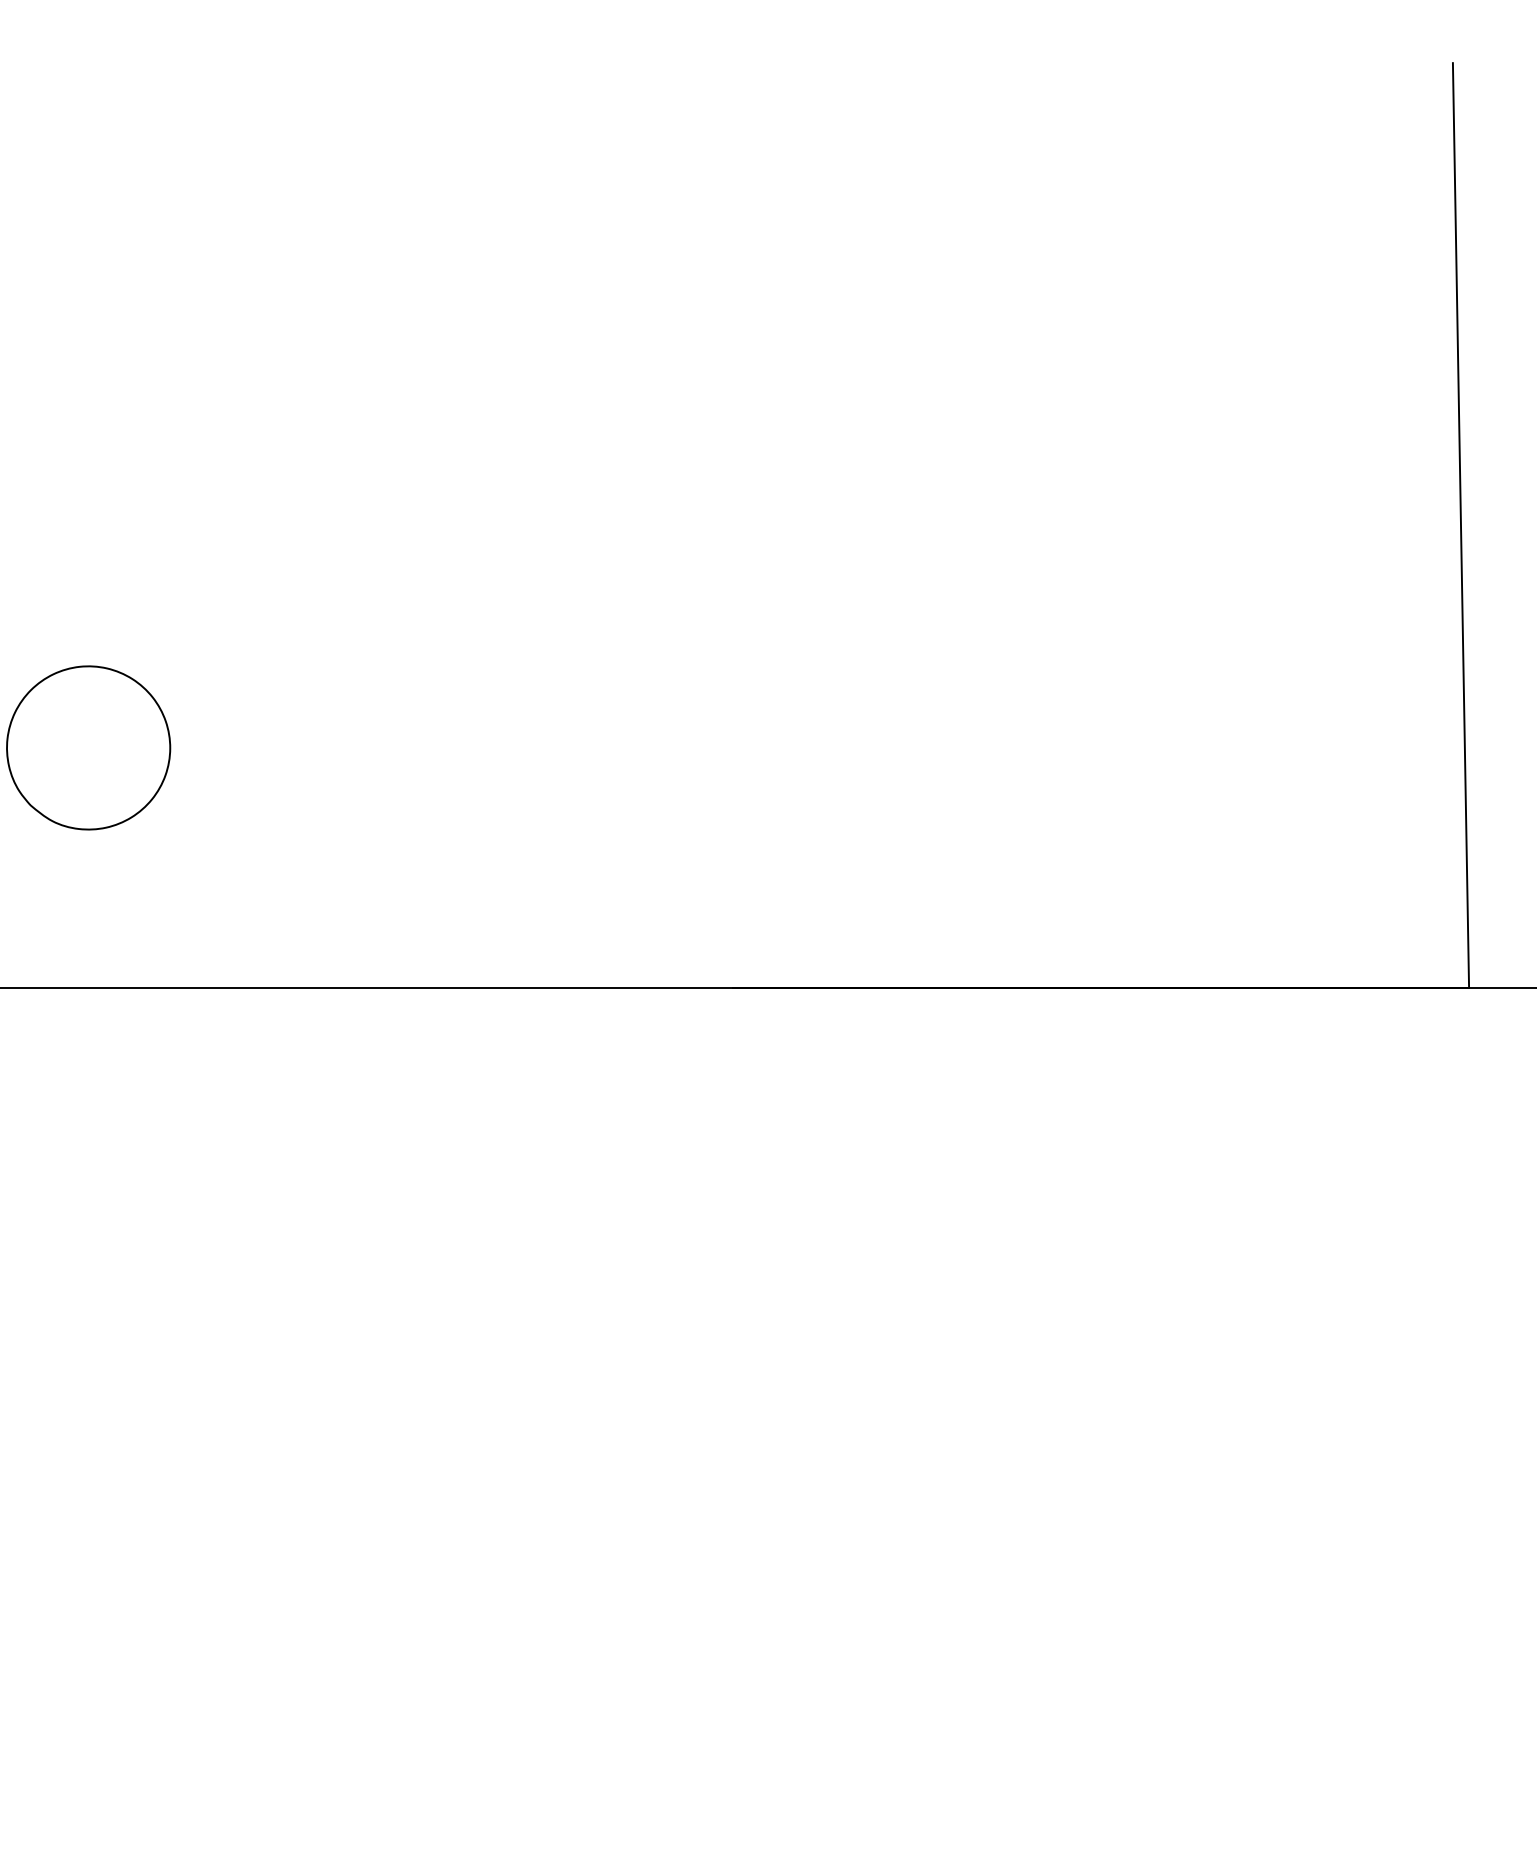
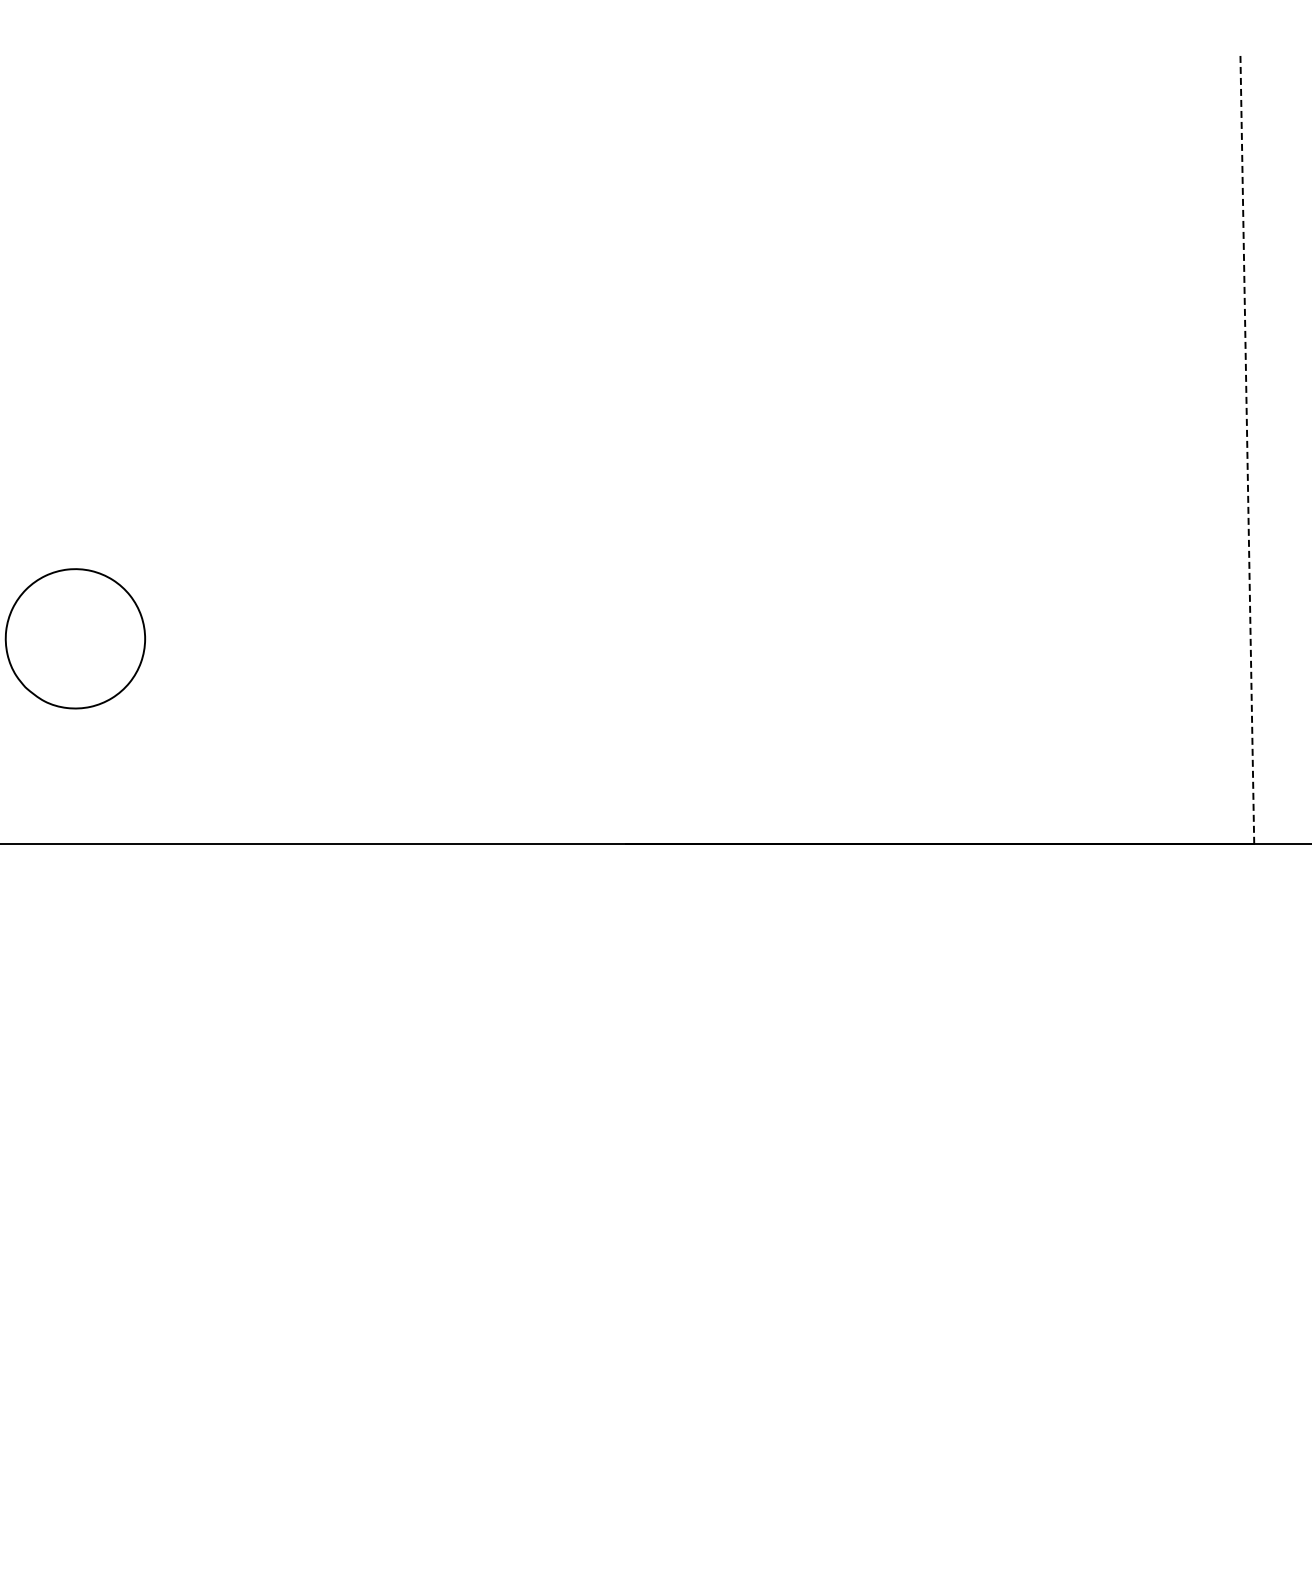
line: (1461, 525) -> (1247, 448), solid -> dashed

